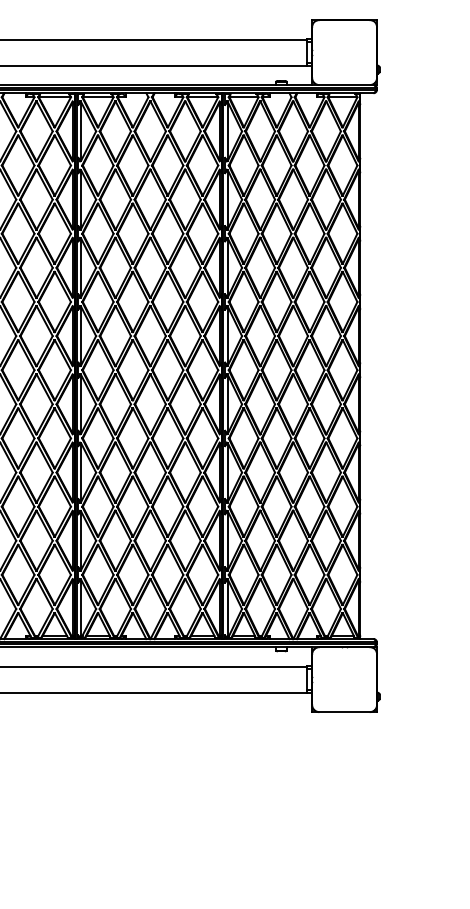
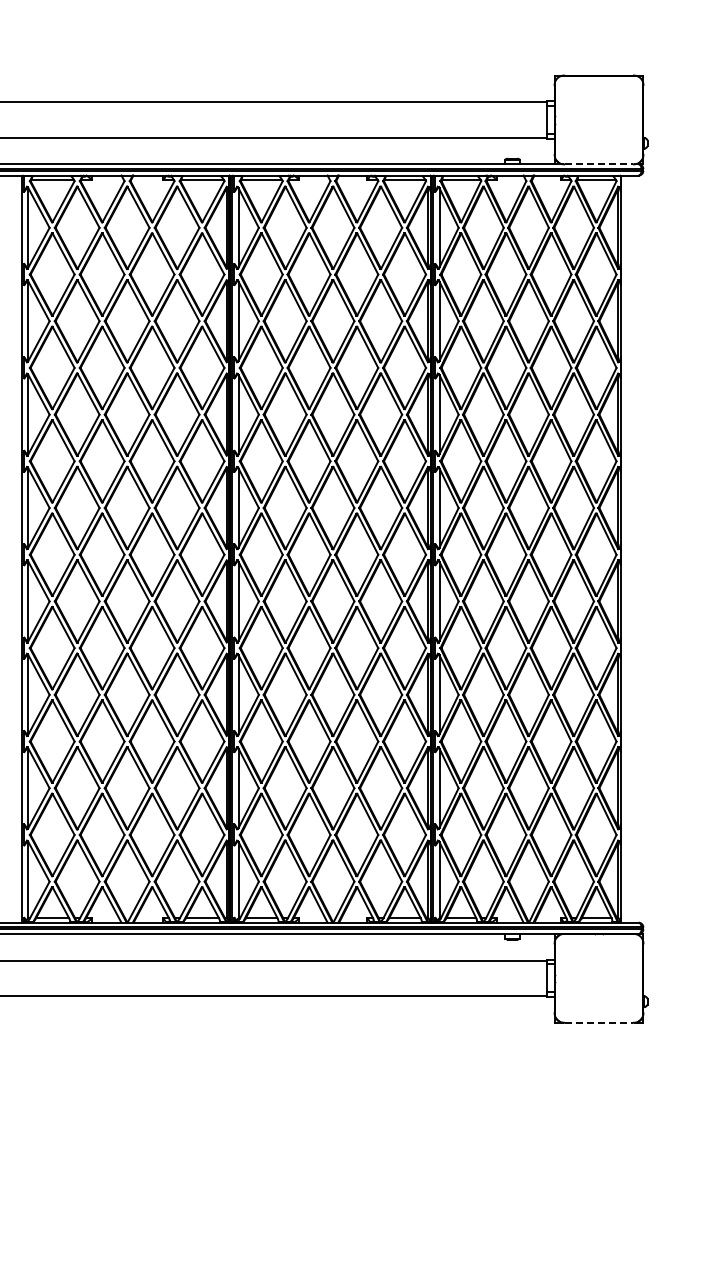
line: (344, 85) -> (599, 164), solid -> dashed
line: (344, 711) -> (599, 1022), solid -> dashed

